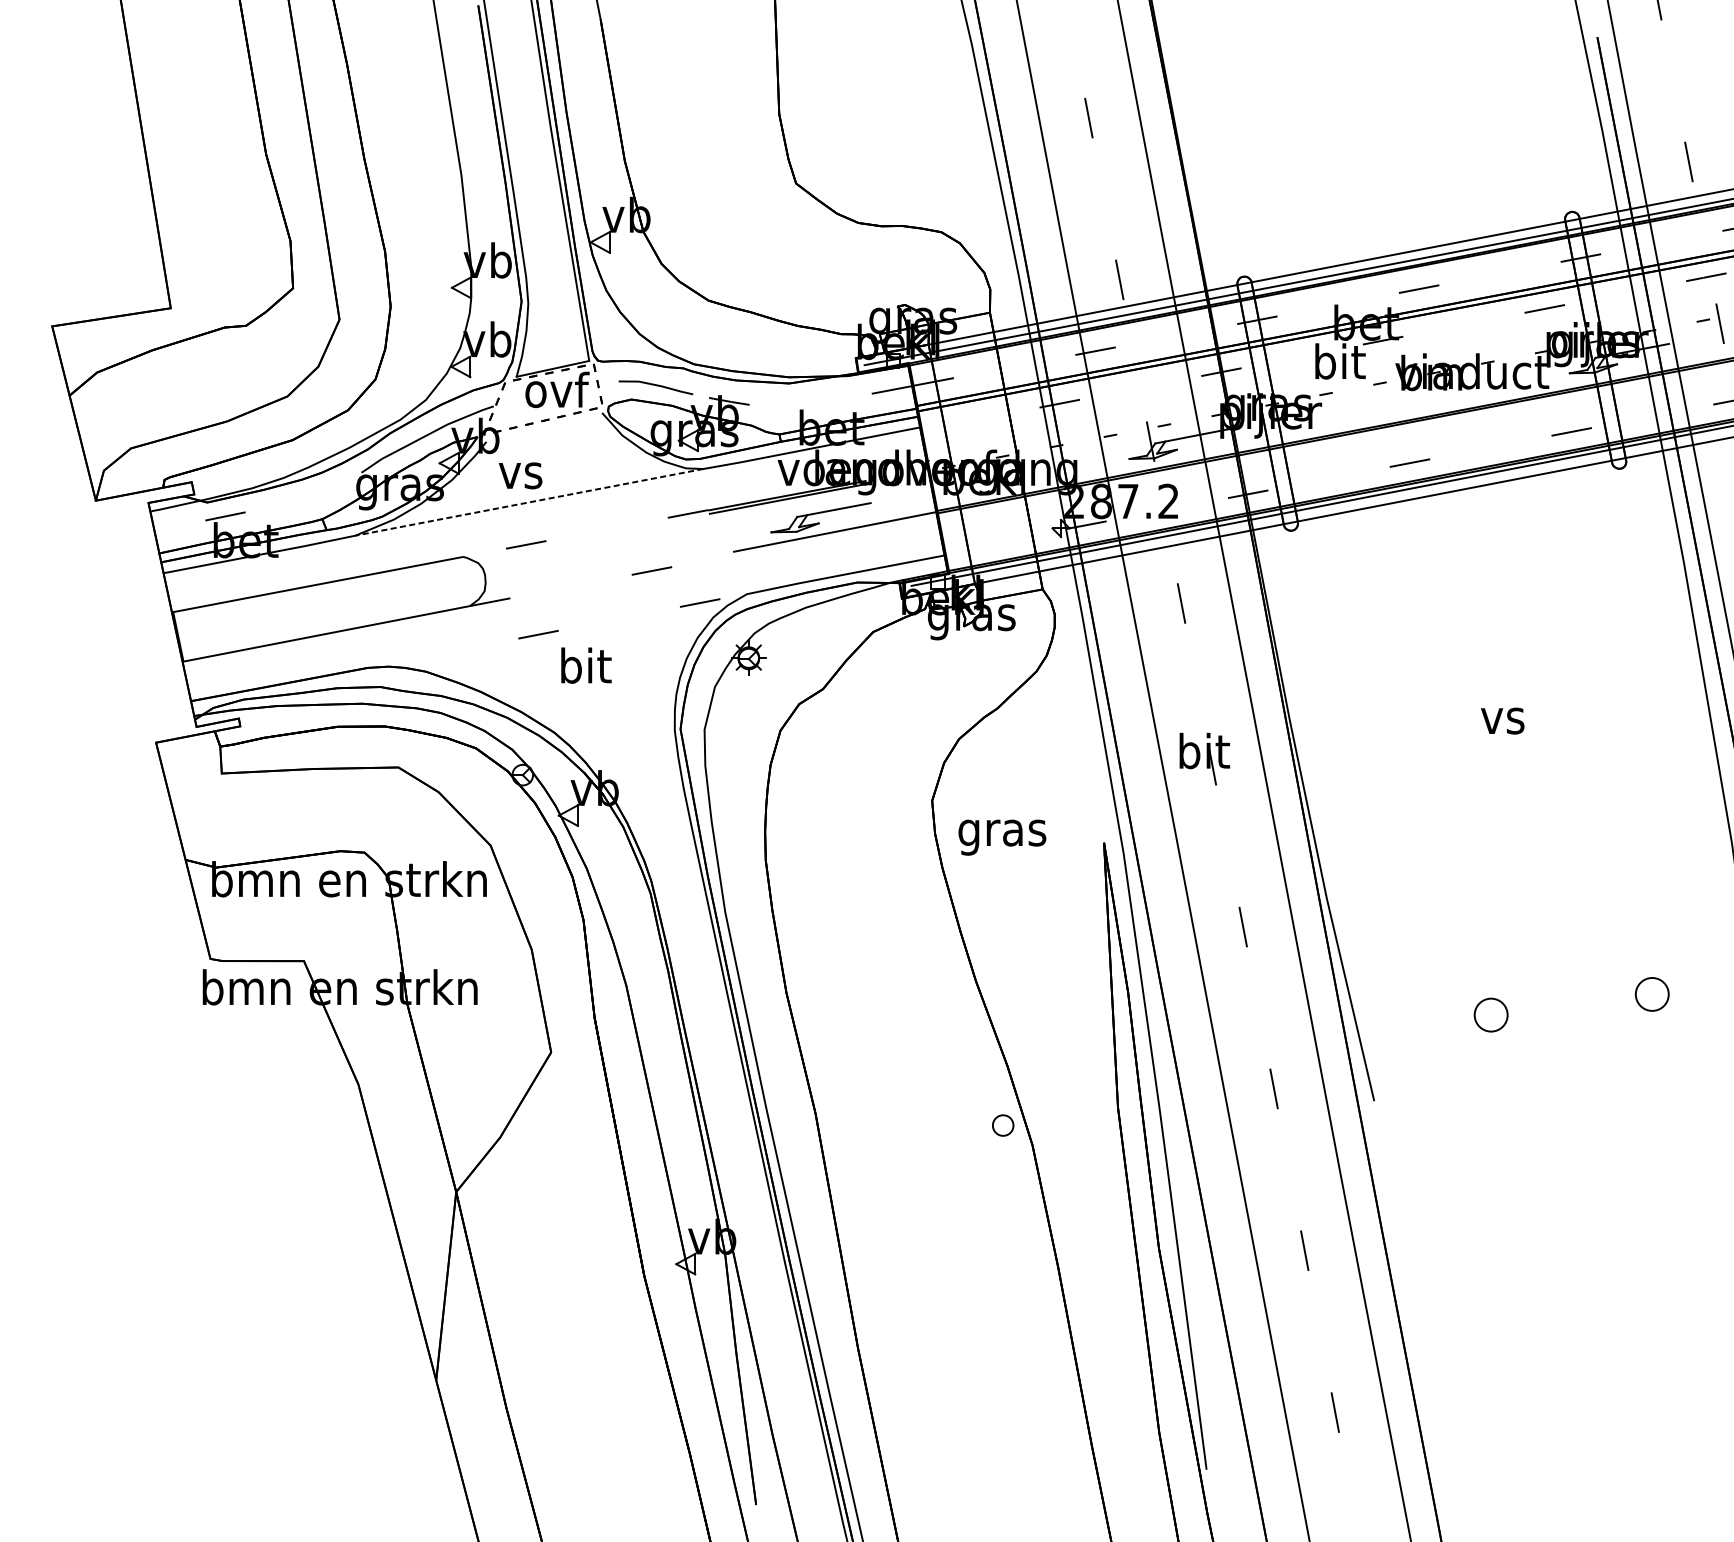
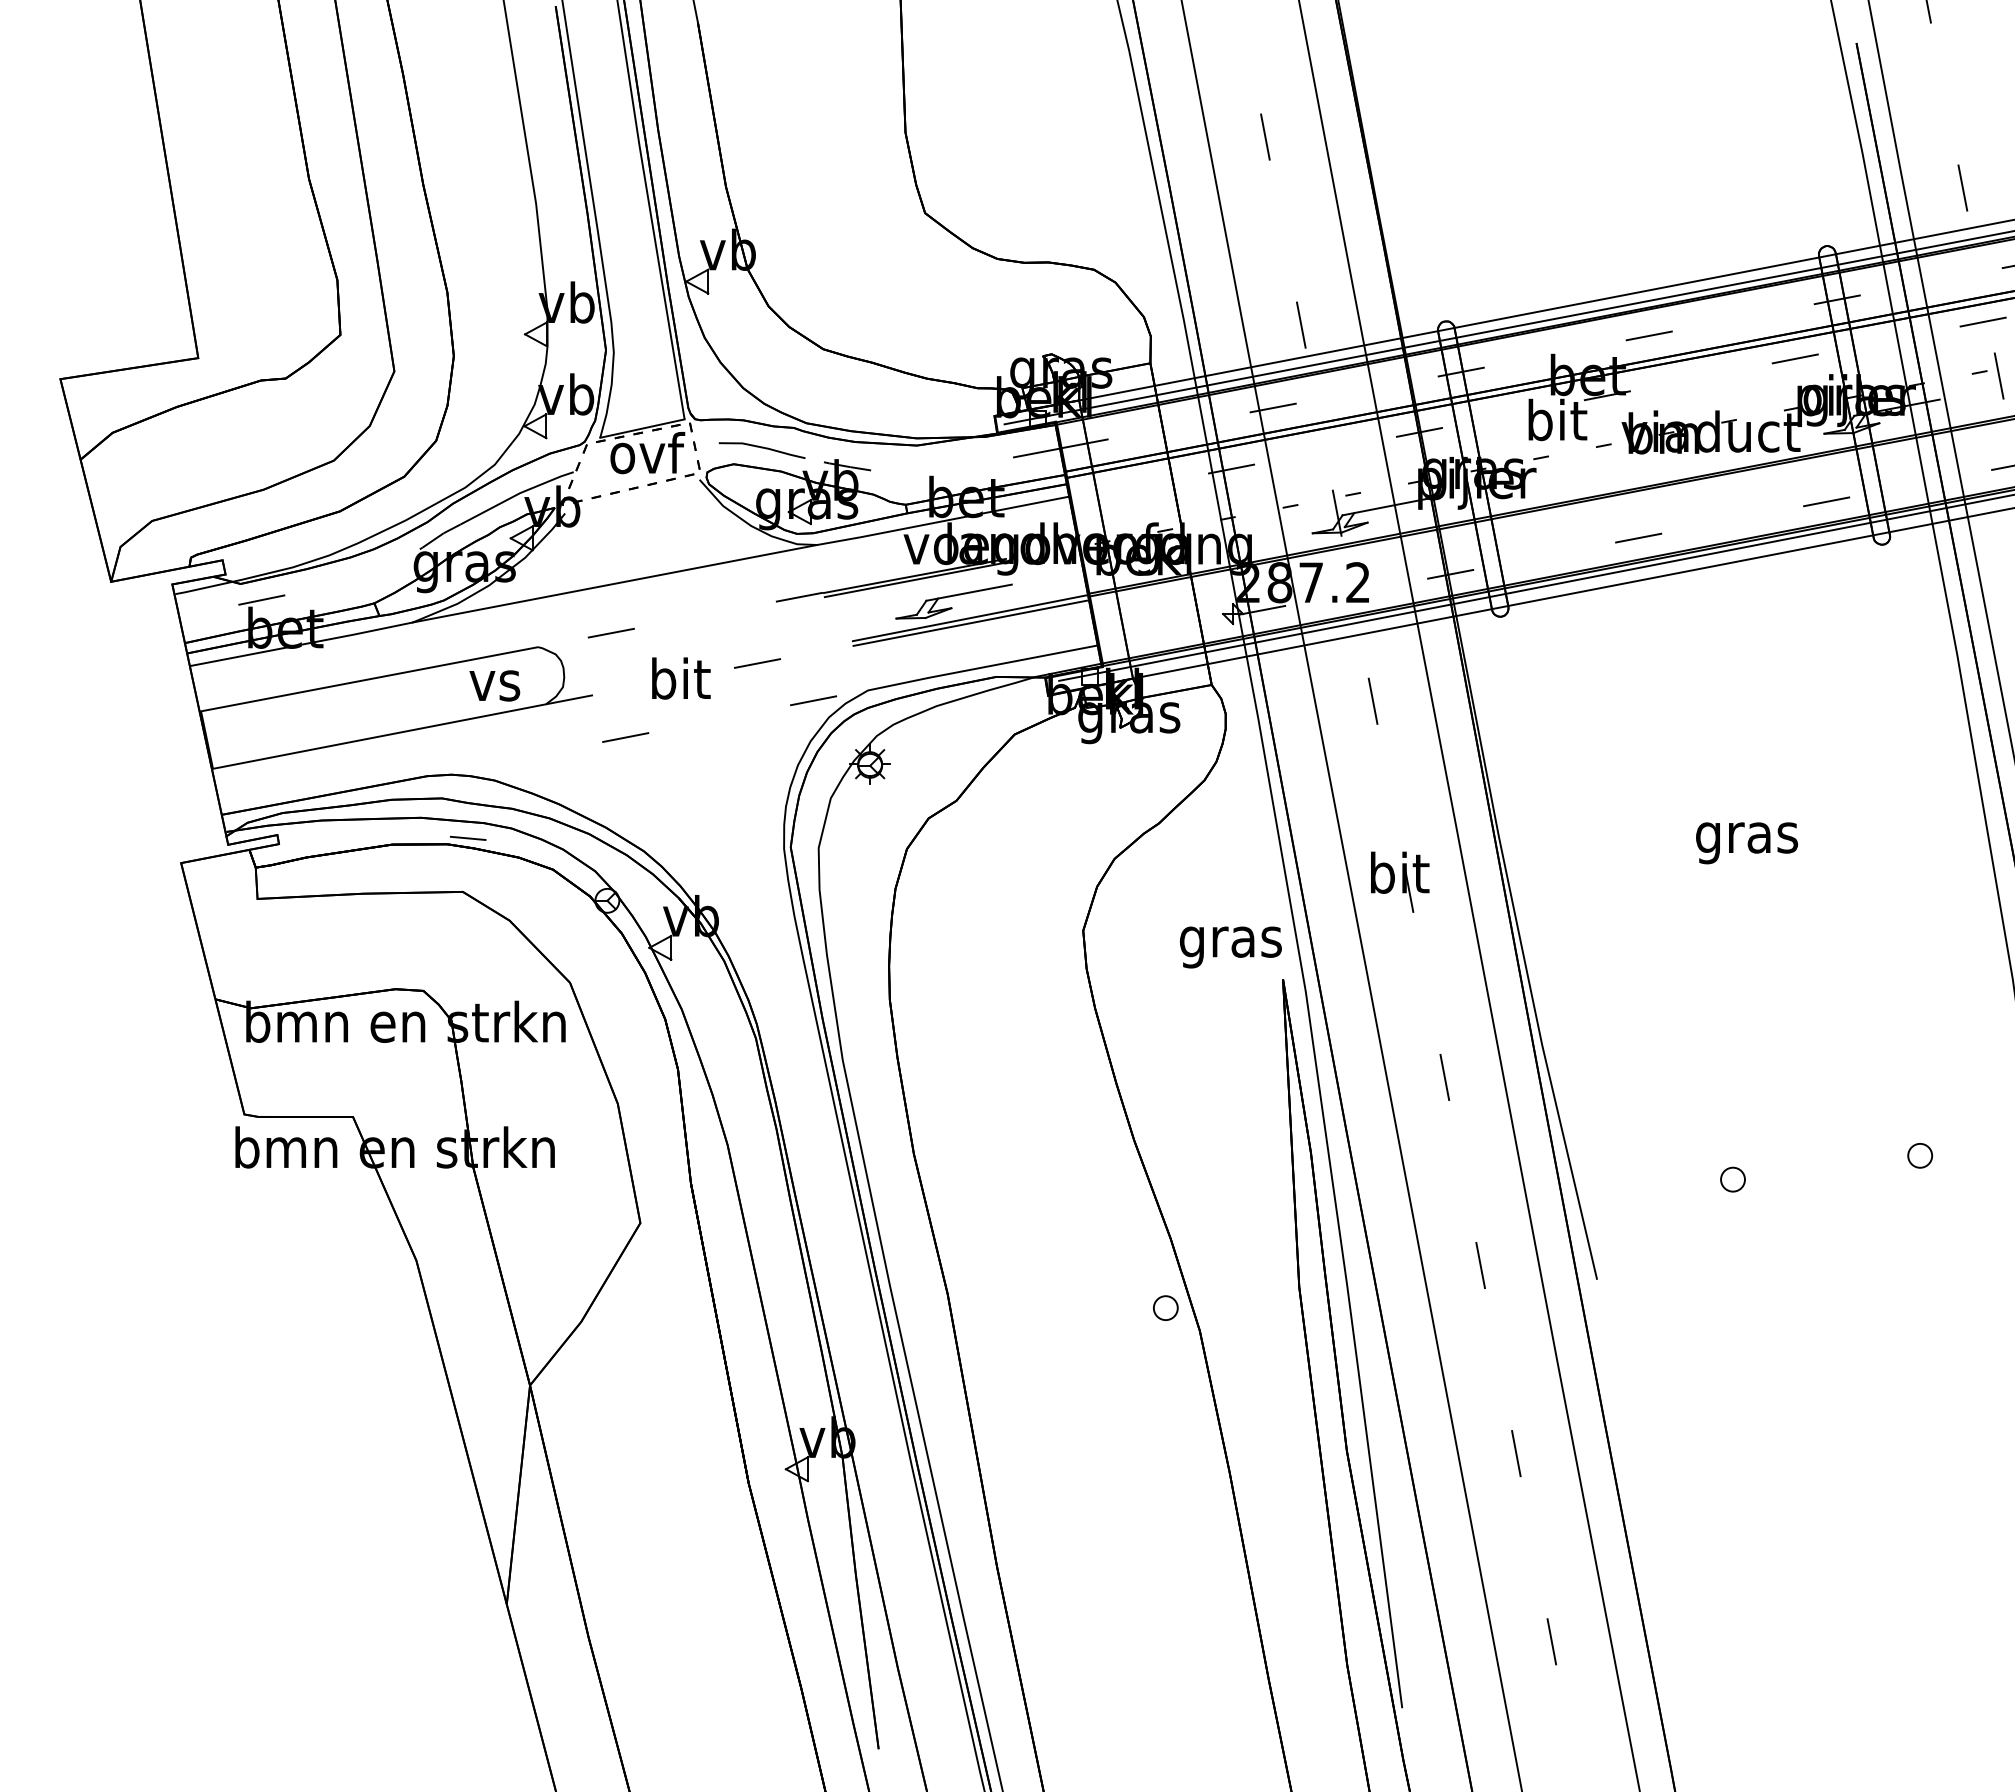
text: (520, 475) -> (494, 685), moved
line: (529, 502) -> (615, 583), dashed -> solid
line: (836, 535) -> (971, 622), added
text: (586, 665) -> (681, 678), moved
line: (402, 720) -> (467, 837), added
text: (1503, 725) -> (1747, 843), vs -> gras
text: (1002, 837) -> (1230, 947), moved
part: (1651, 994) -> (1919, 1155), size x0.62
part: (1490, 1014) -> (1732, 1179), size x0.62

